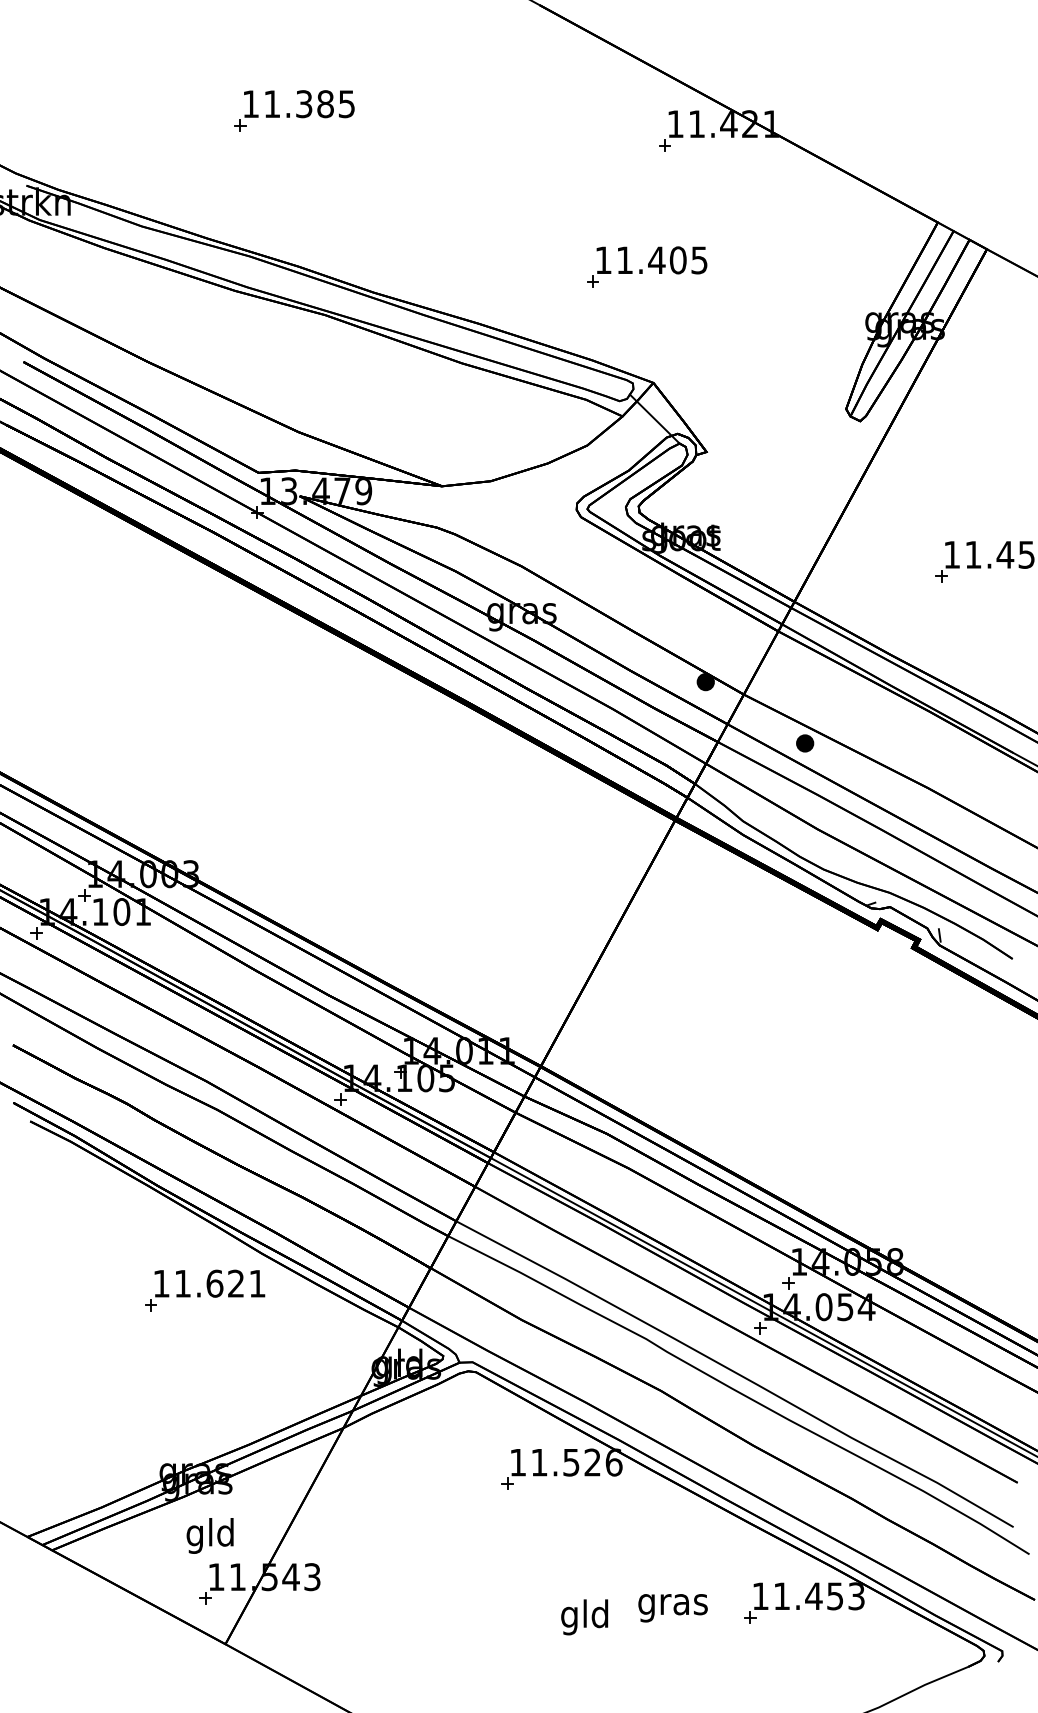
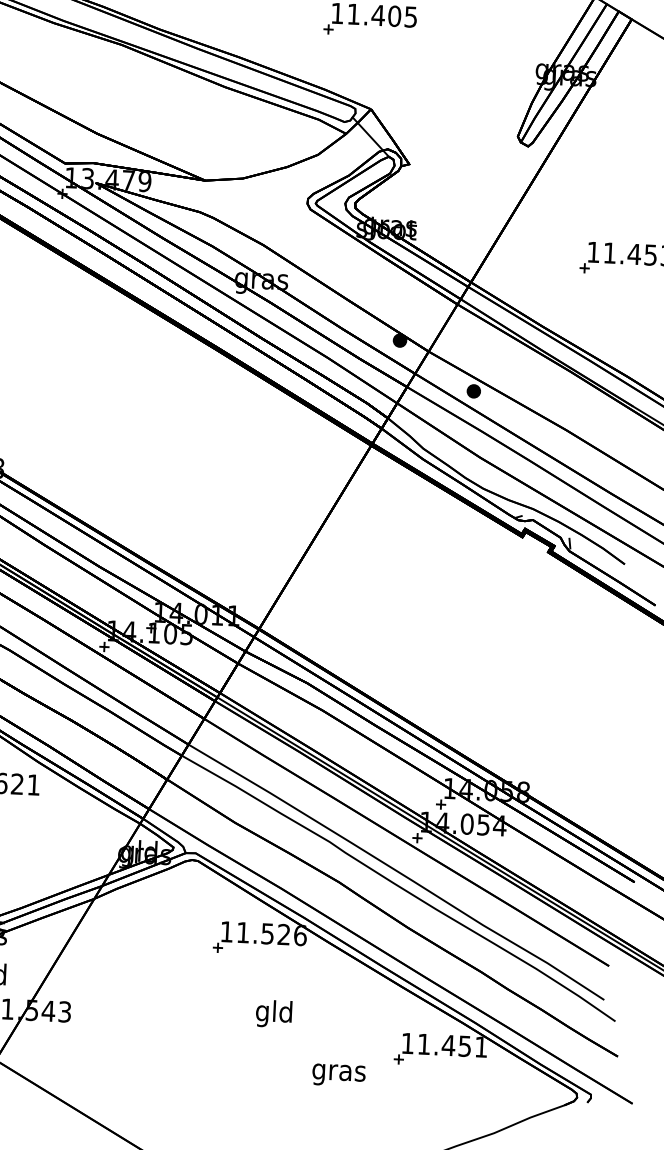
text: (856, 1596) -> (481, 1047), 11.453 -> 11.451
text: (672, 1608) -> (338, 1075), moved
text: (584, 1617) -> (273, 1014), moved

